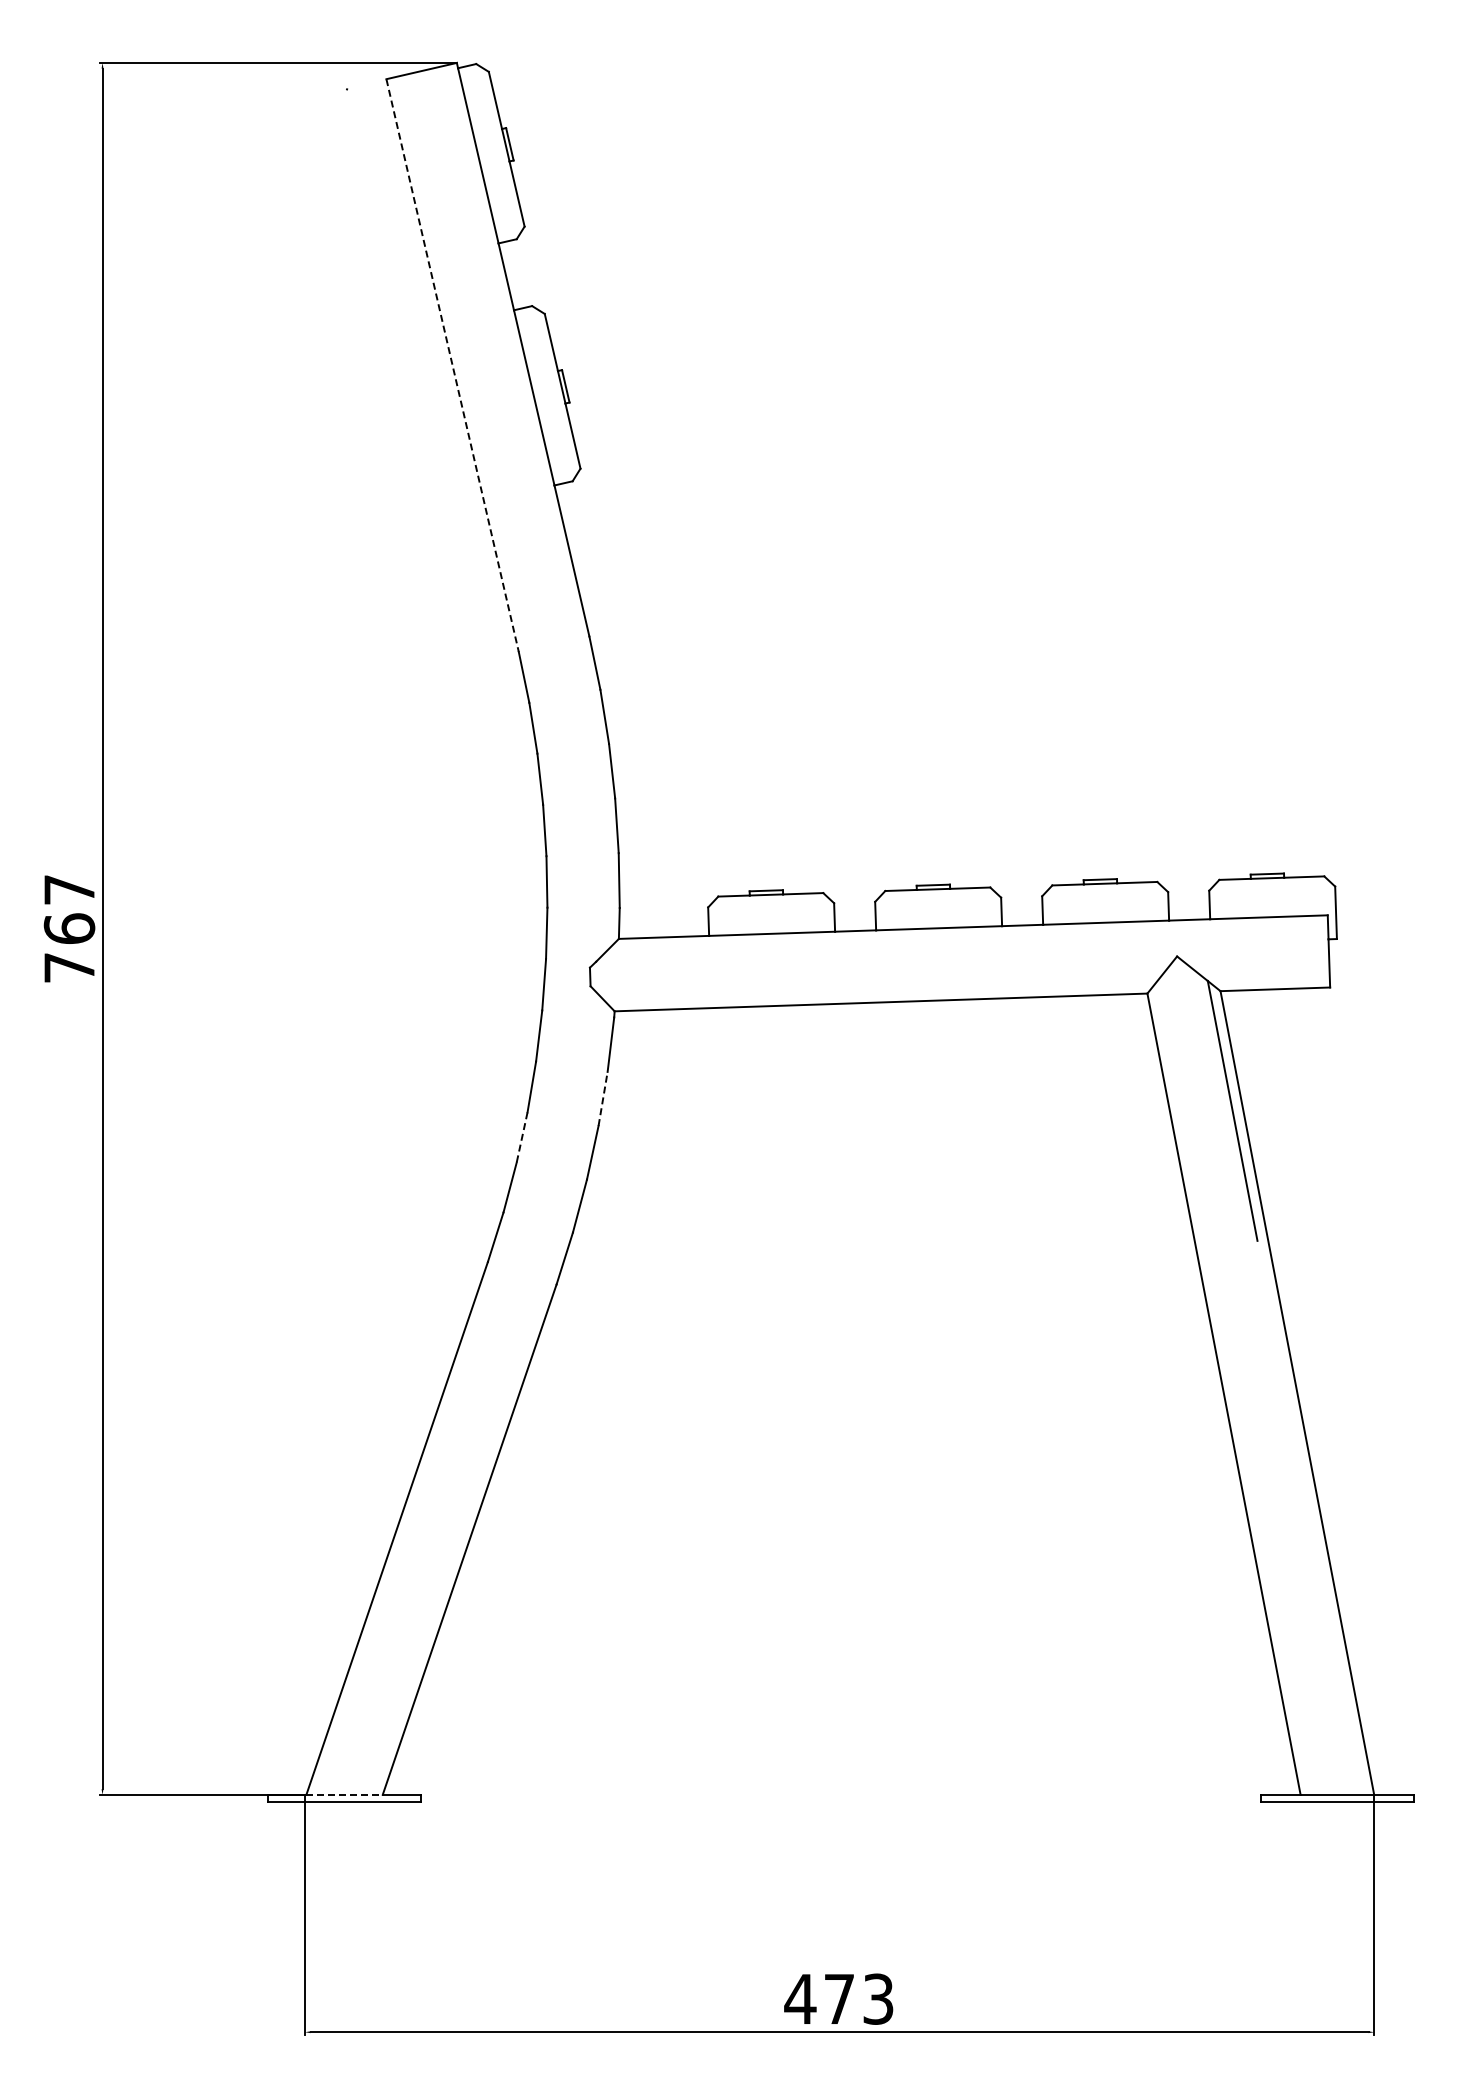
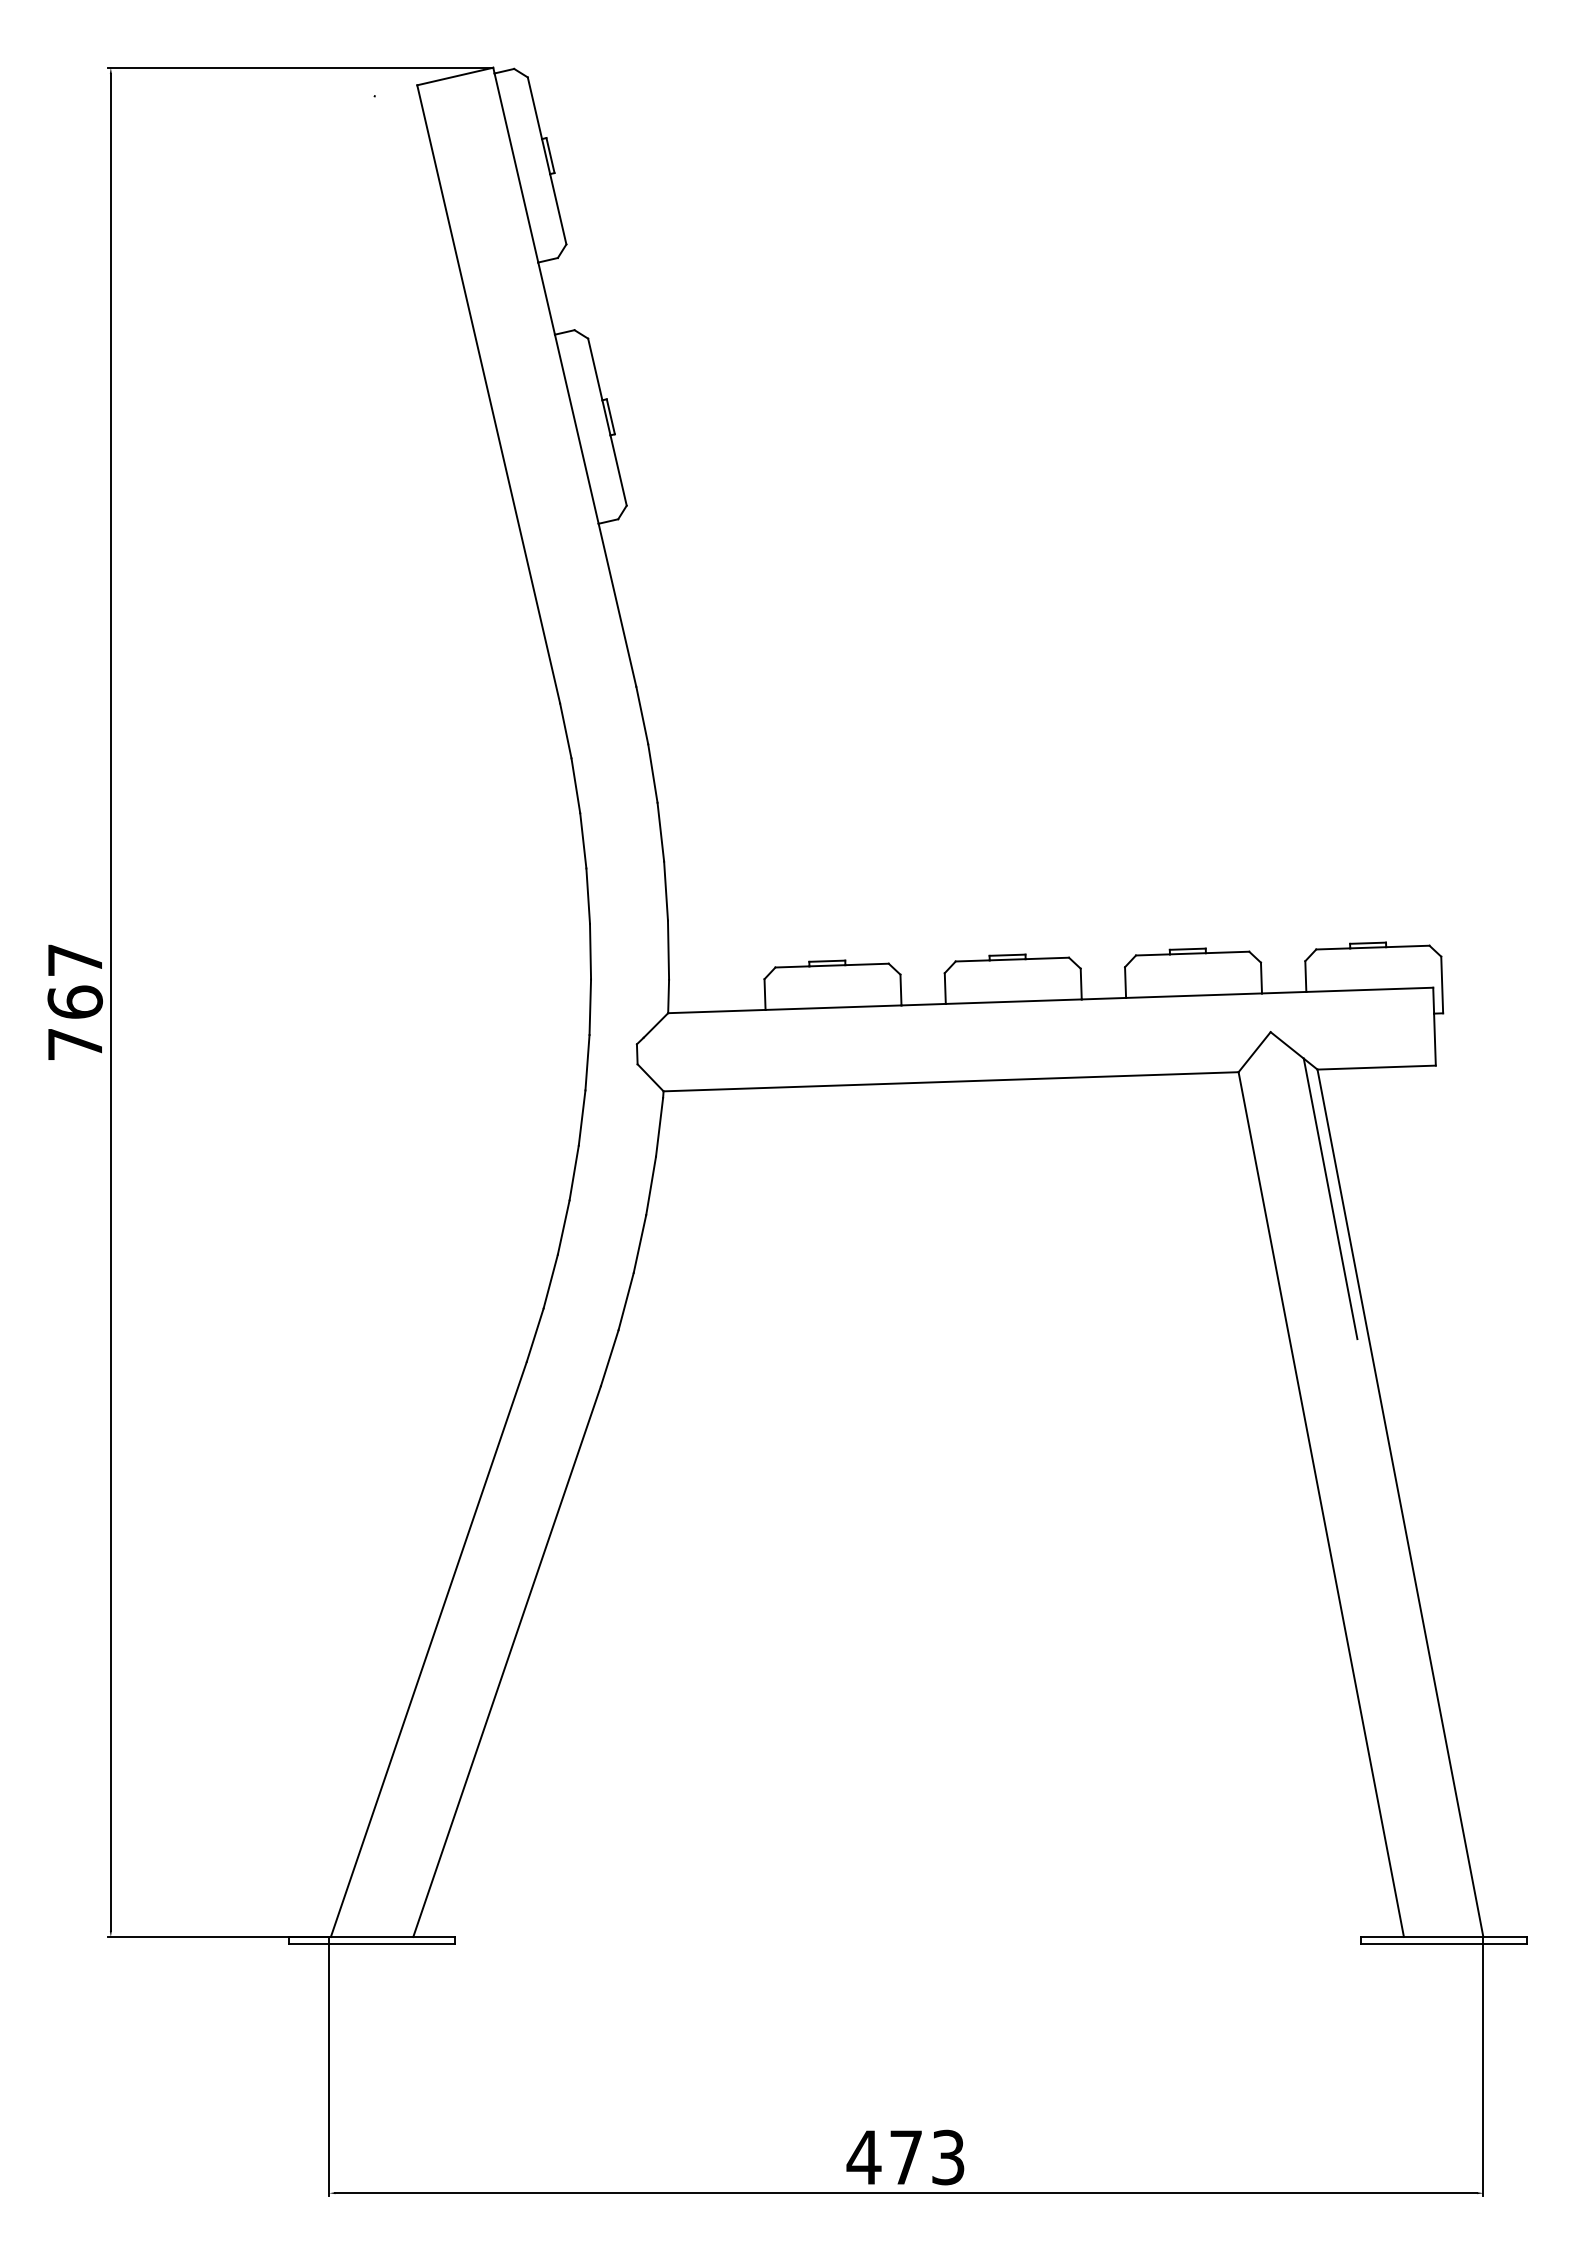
line: (452, 365) -> (488, 394), dashed -> solid
line: (603, 1098) -> (651, 1185), dashed -> solid
line: (522, 1137) -> (564, 1227), dashed -> solid
line: (345, 1794) -> (373, 1936), dashed -> solid

